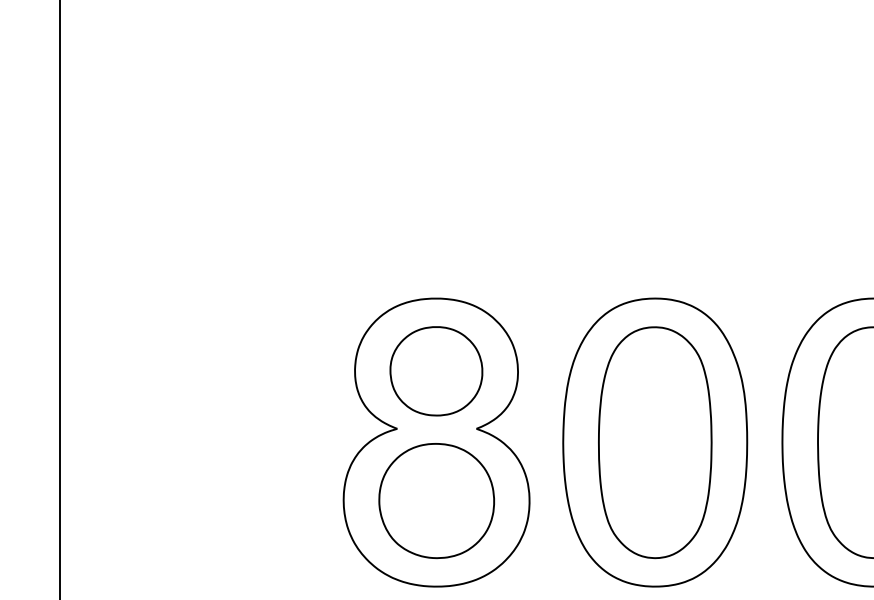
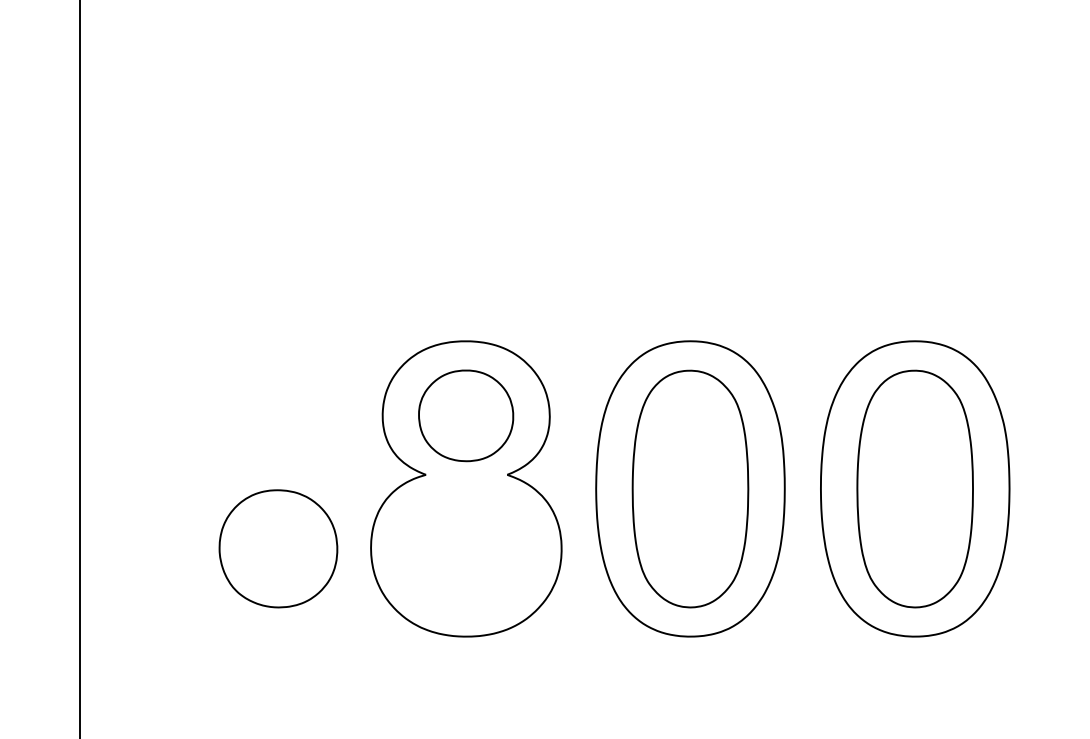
part: (436, 500) -> (278, 548), moved

